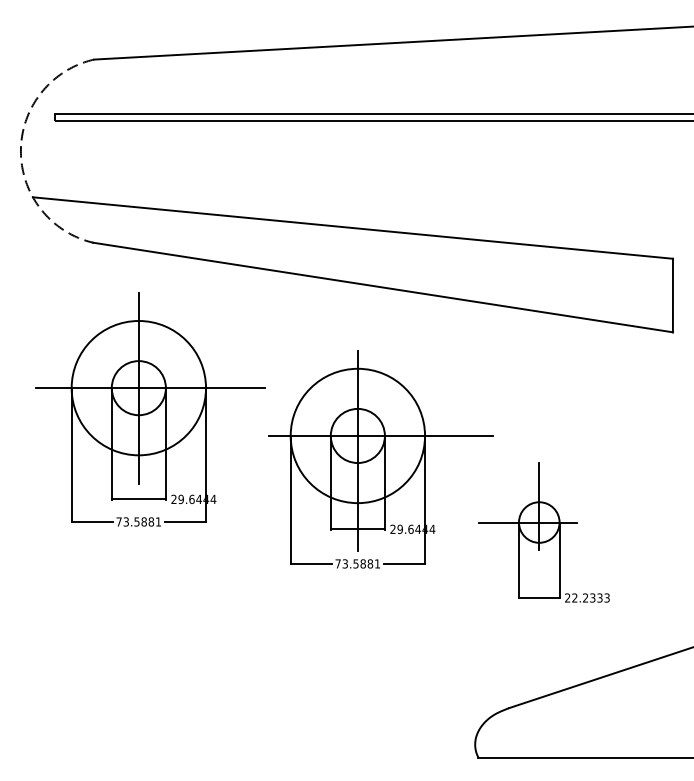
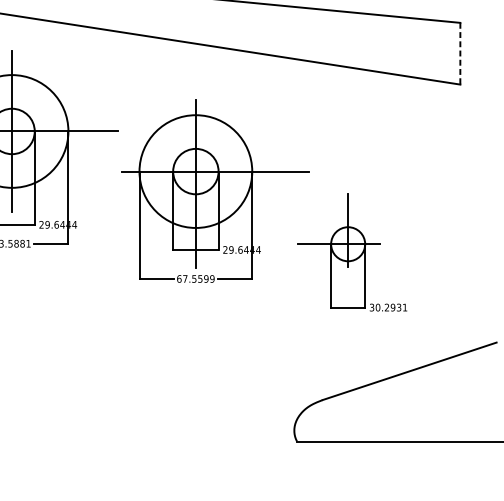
line: (672, 295) -> (459, 53), solid -> dashed
text: (357, 563) -> (195, 278), 73.5881 -> 67.5599
text: (587, 597) -> (388, 307), 22.2333 -> 30.2931

